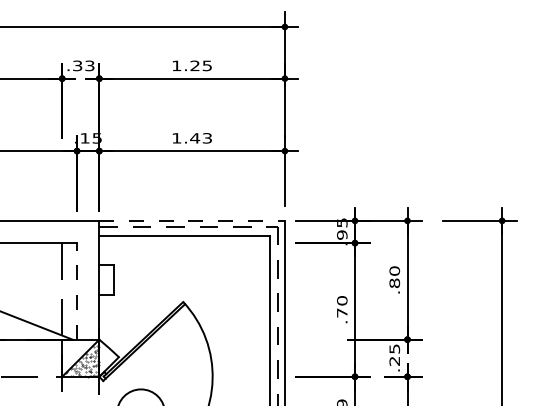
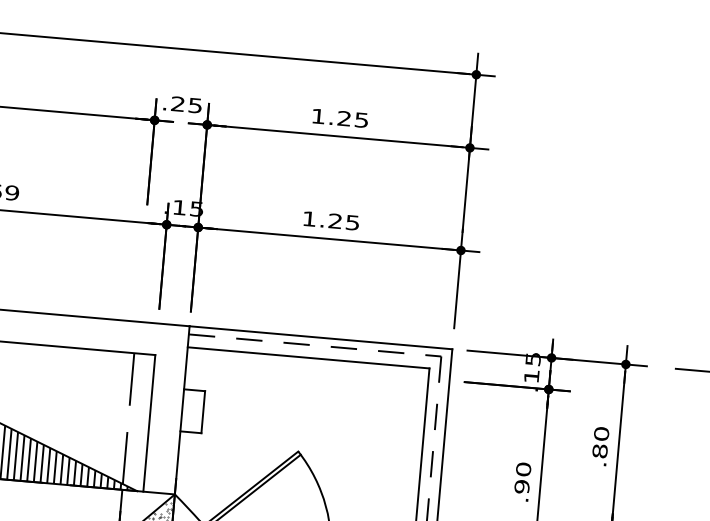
text: (83, 65) -> (186, 104), .33 -> .25
text: (200, 138) -> (343, 222), 1.43 -> 1.25
line: (192, 220) -> (321, 337), dashed -> solid
text: (342, 234) -> (532, 375), .95 -> .15
line: (77, 290) -> (150, 422), dashed -> solid
text: (342, 312) -> (522, 486), .70 -> .90
hatch: (37, 325) -> (89, 466), added

